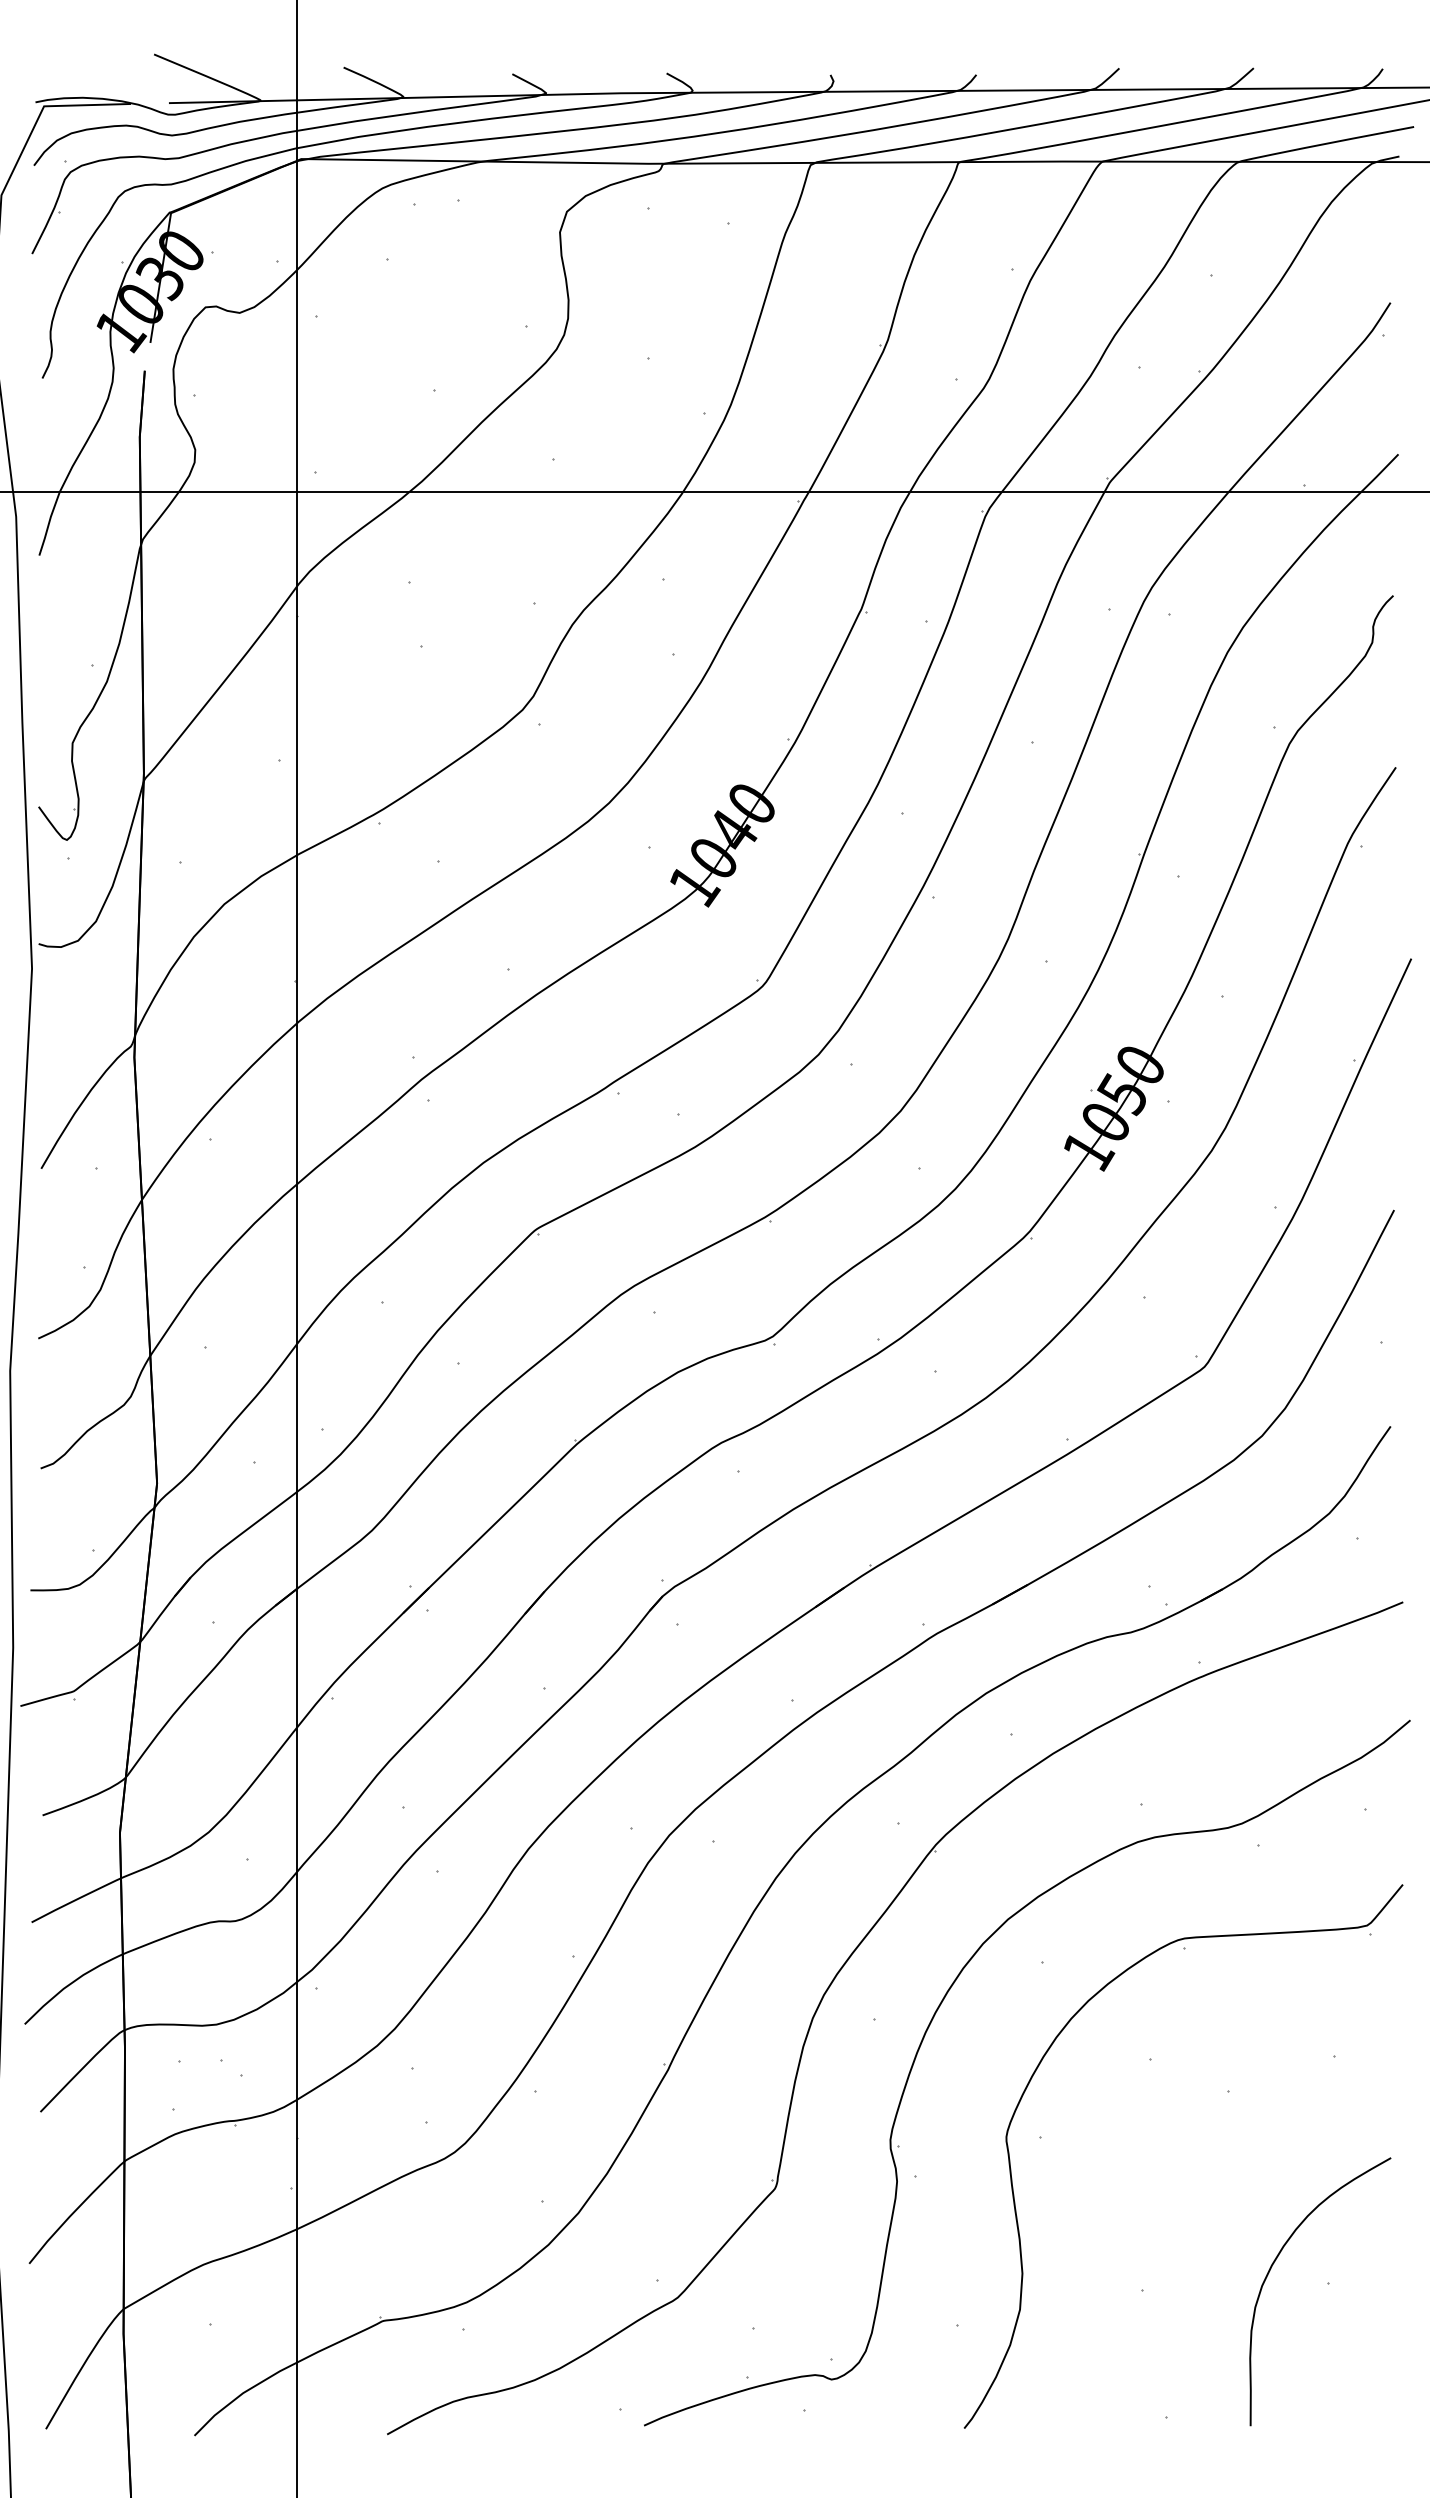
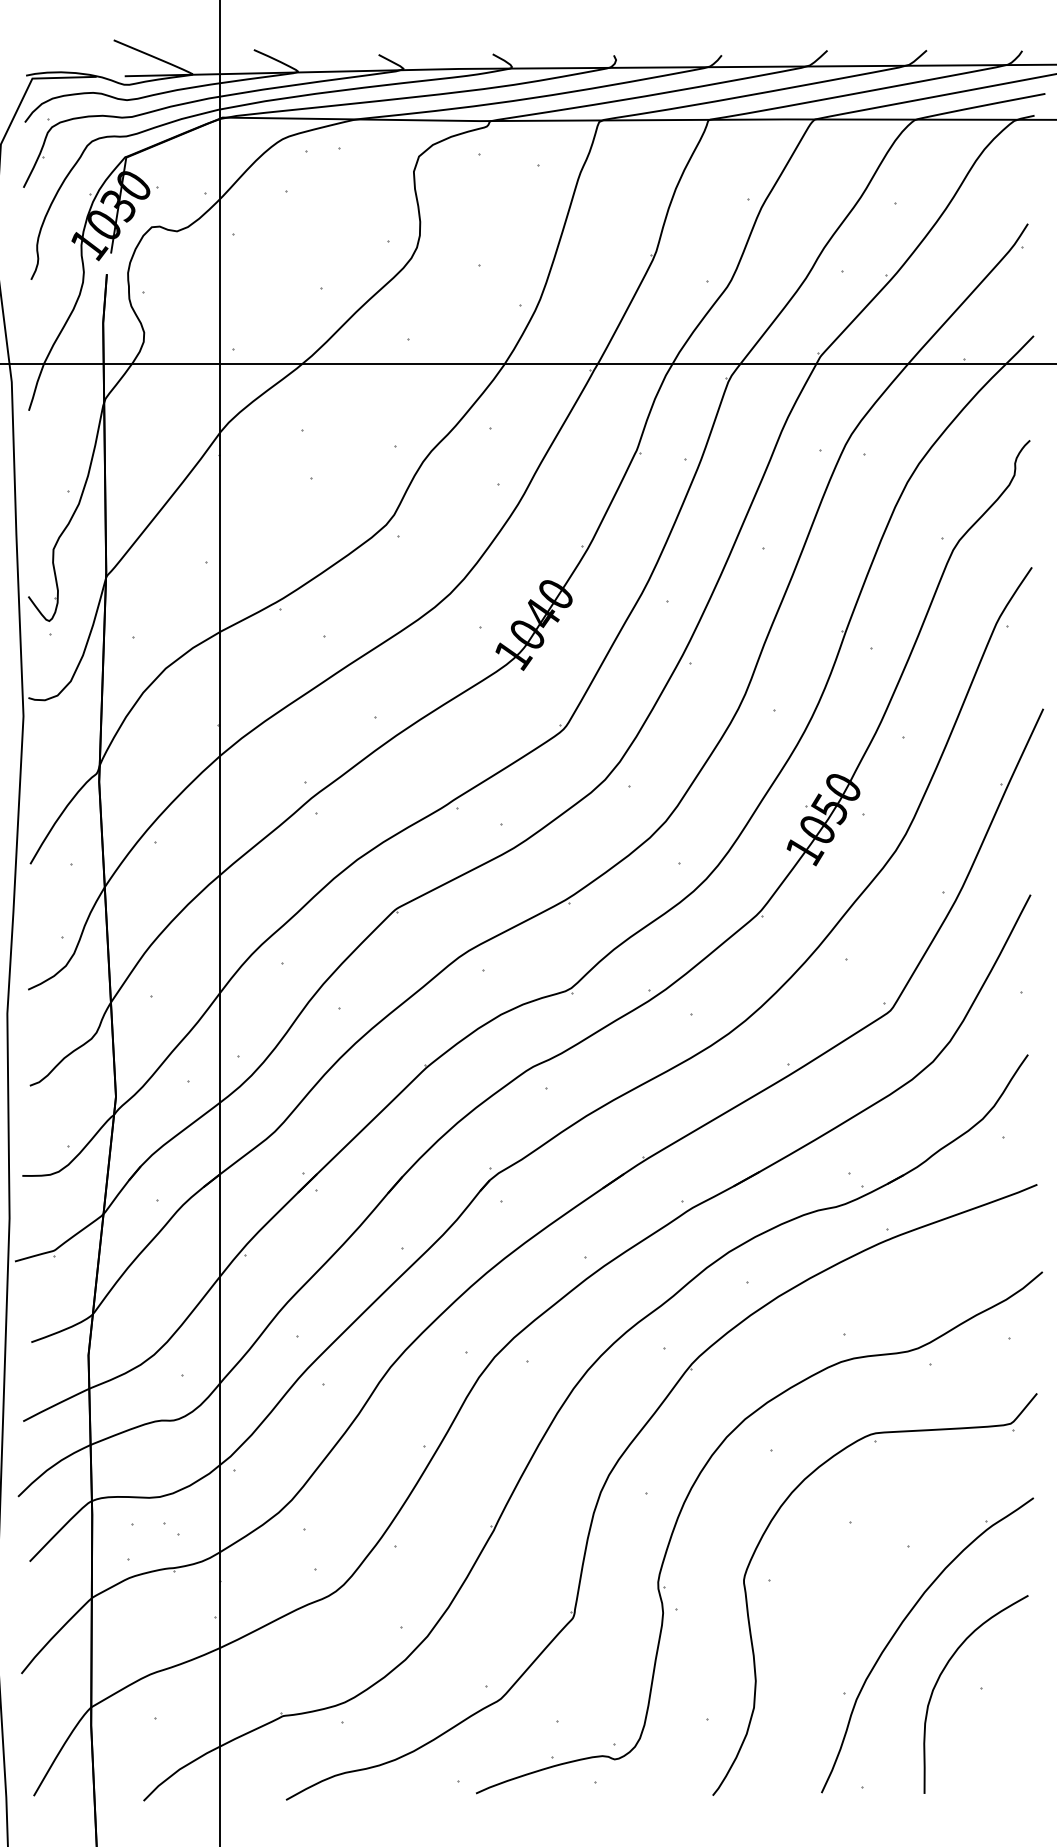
curve: (1218, 2199) -> (900, 1626), added

